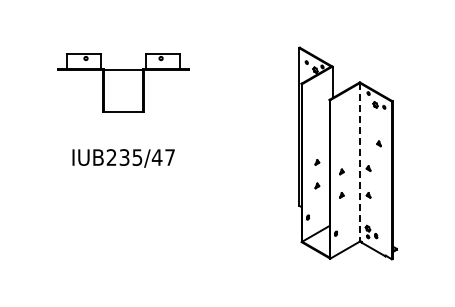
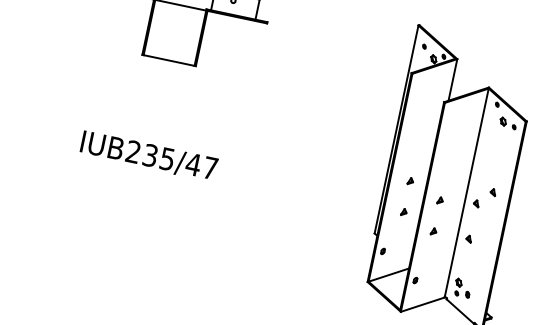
part: (378, 143) -> (492, 191), moved
text: (123, 158) -> (148, 156), moved
line: (359, 161) -> (466, 191), dashed -> solid

